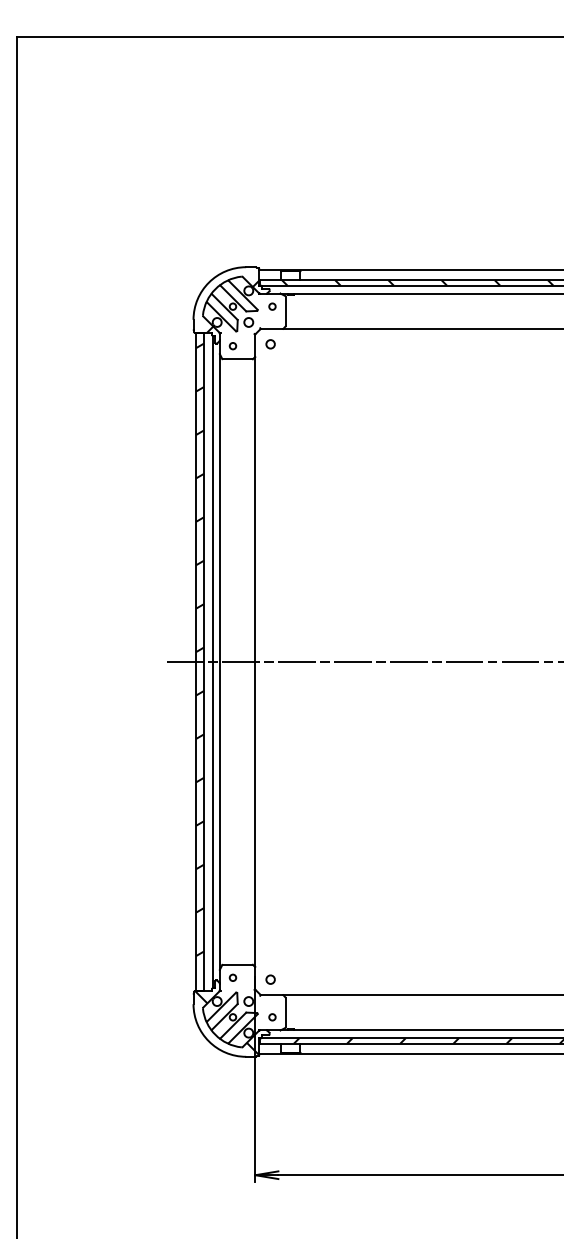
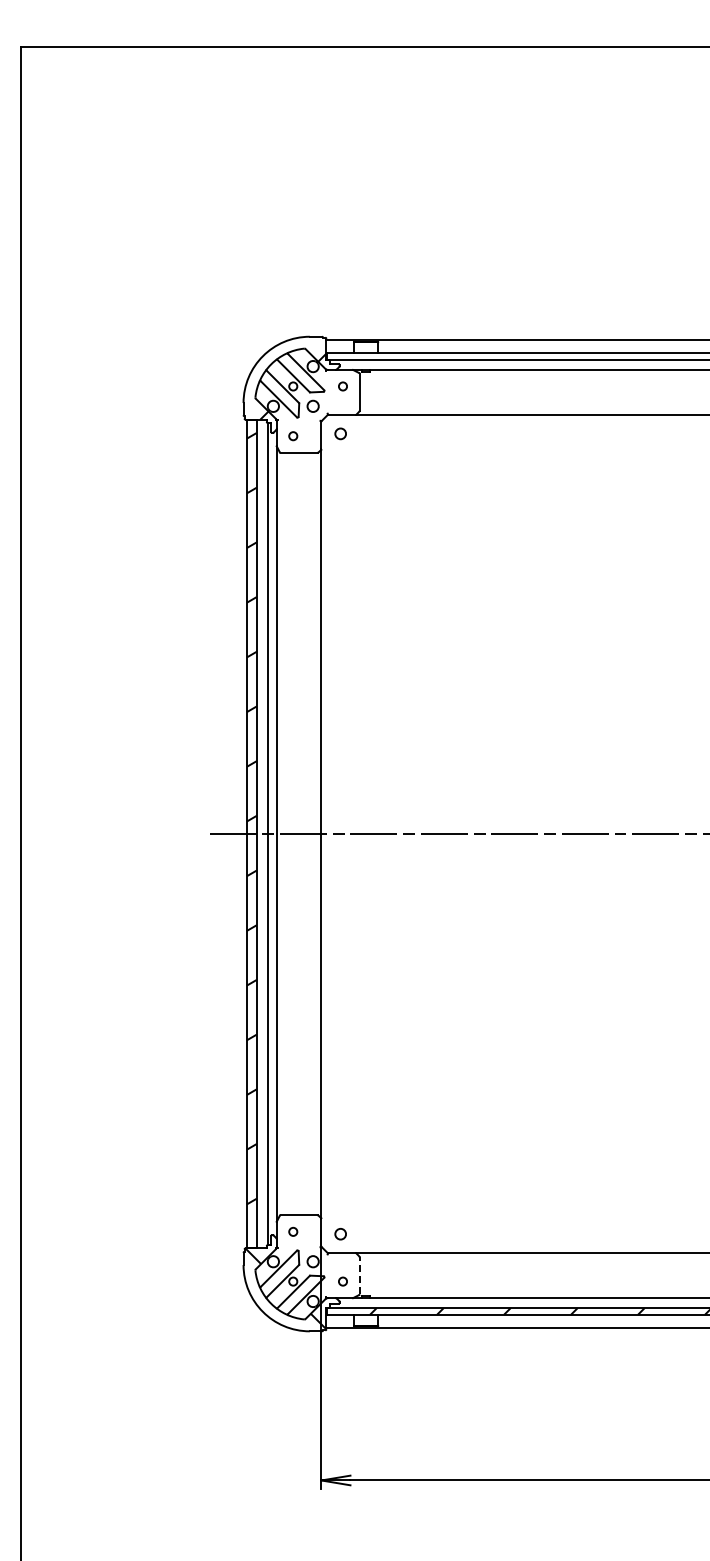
hatch: (417, 282) -> (525, 356), removed
line: (285, 1012) -> (359, 1275), solid -> dashed

